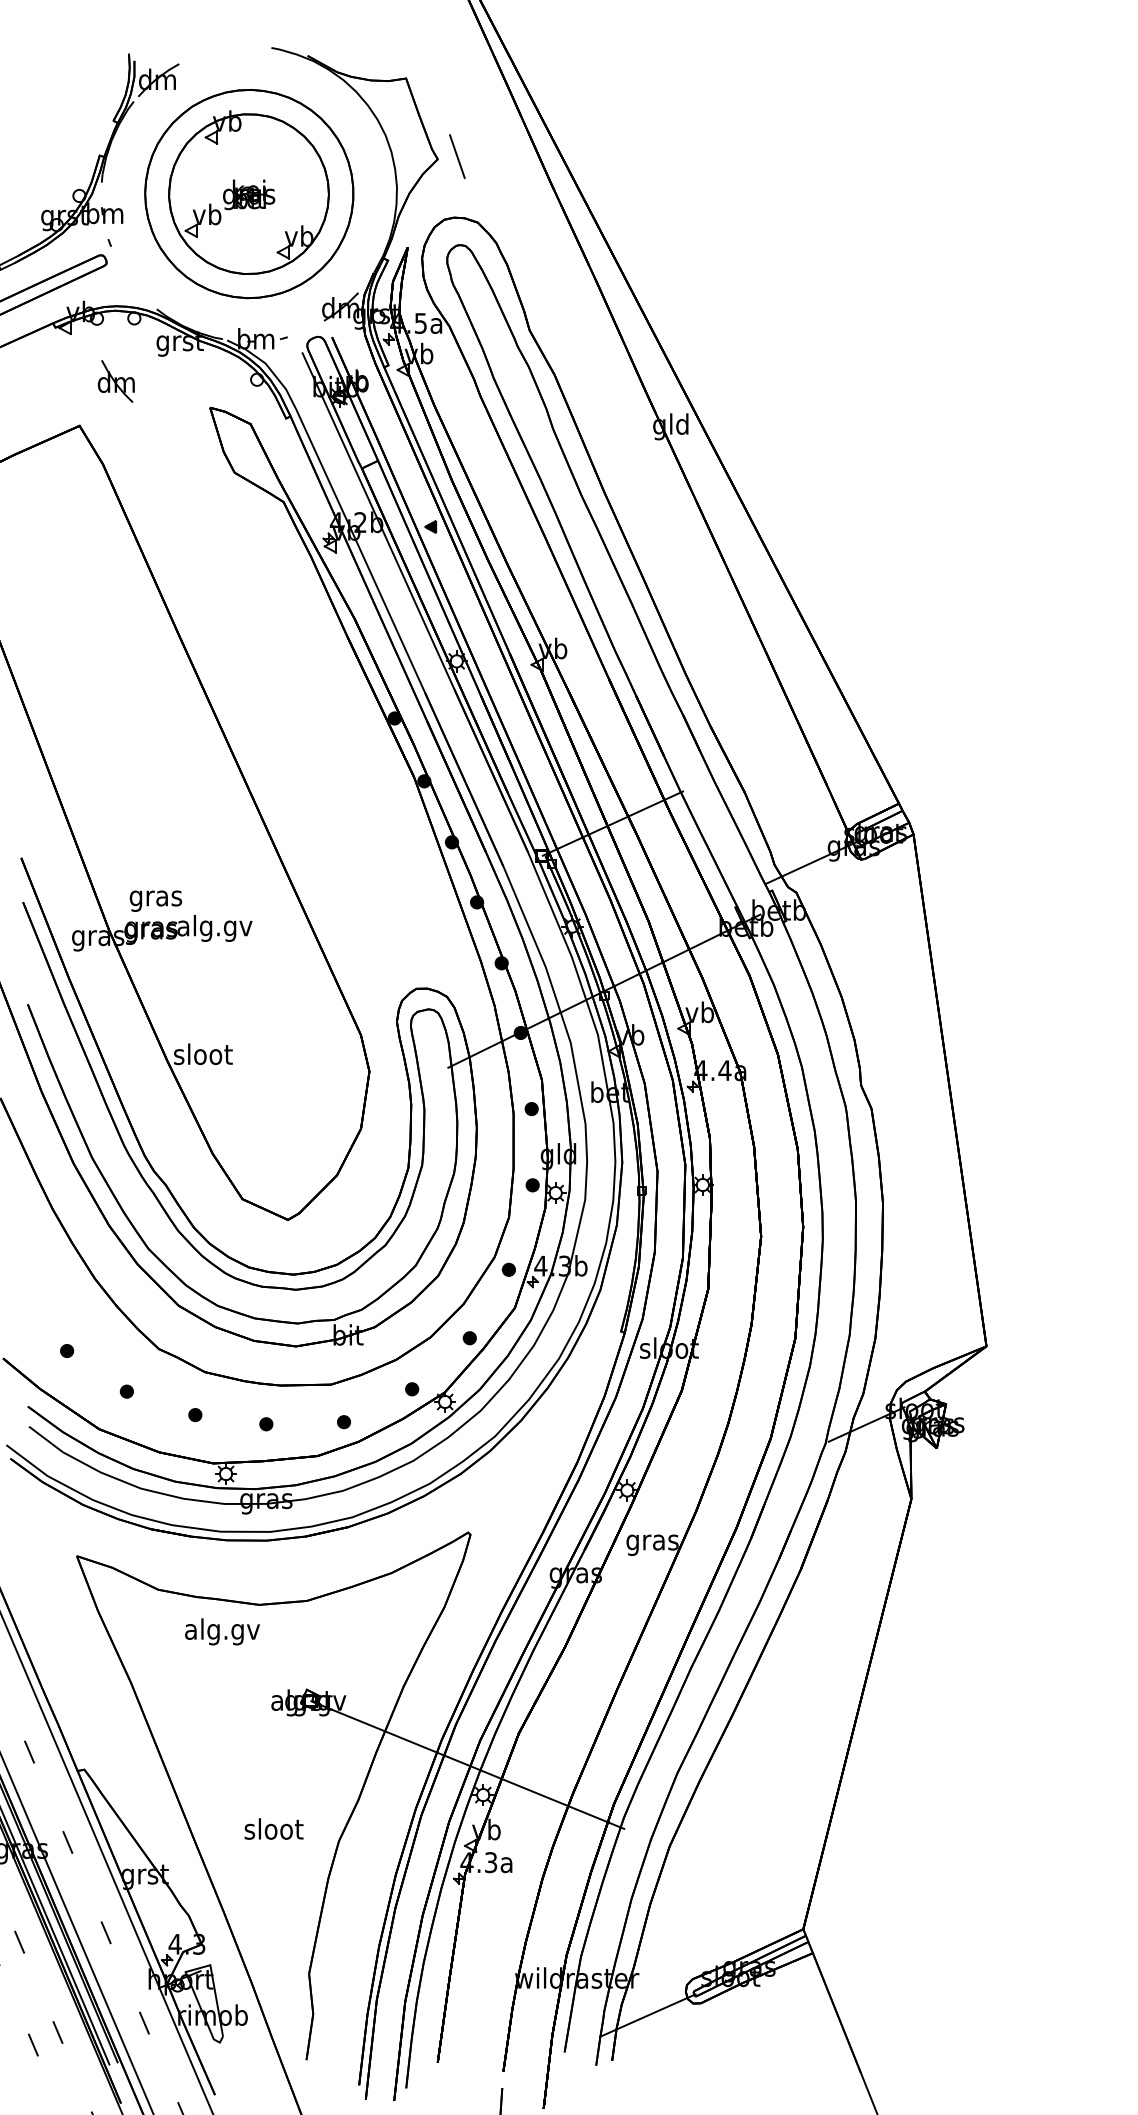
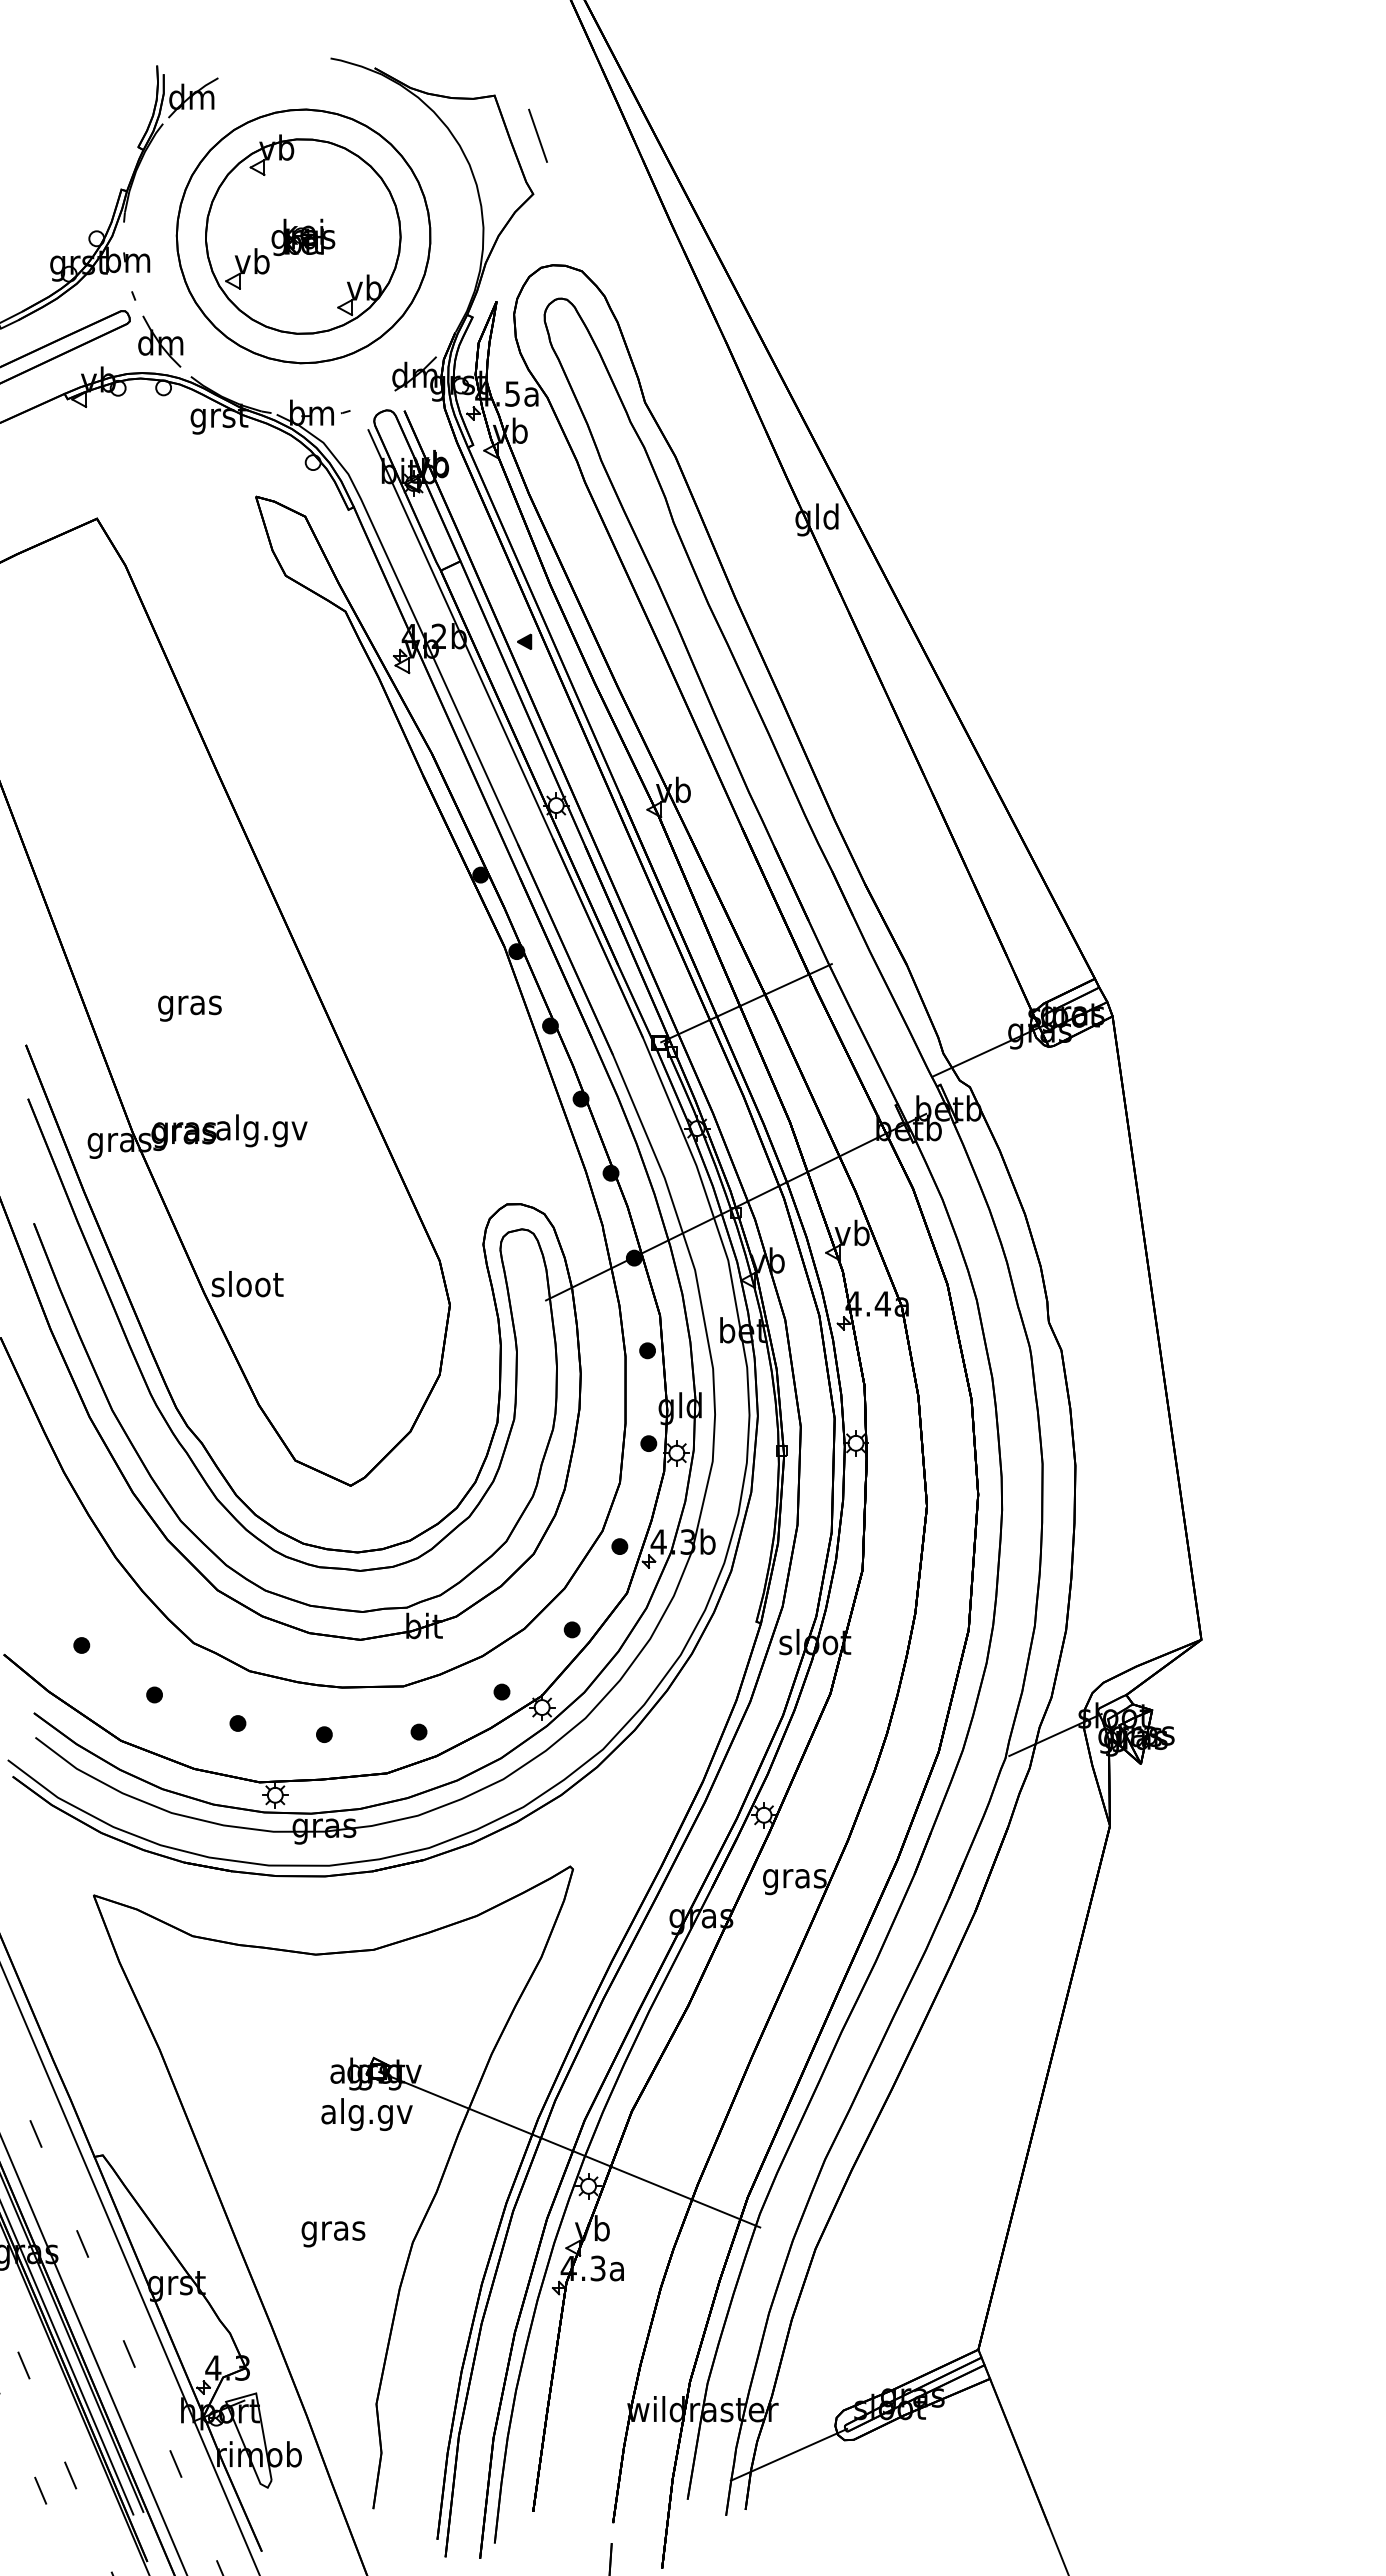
line: (456, 156) -> (537, 135), moved
part: (116, 381) -> (160, 341), moved
text: (155, 901) -> (189, 1008), moved
text: (222, 1631) -> (366, 2114), moved
text: (273, 1831) -> (333, 2230), sloot -> gras

